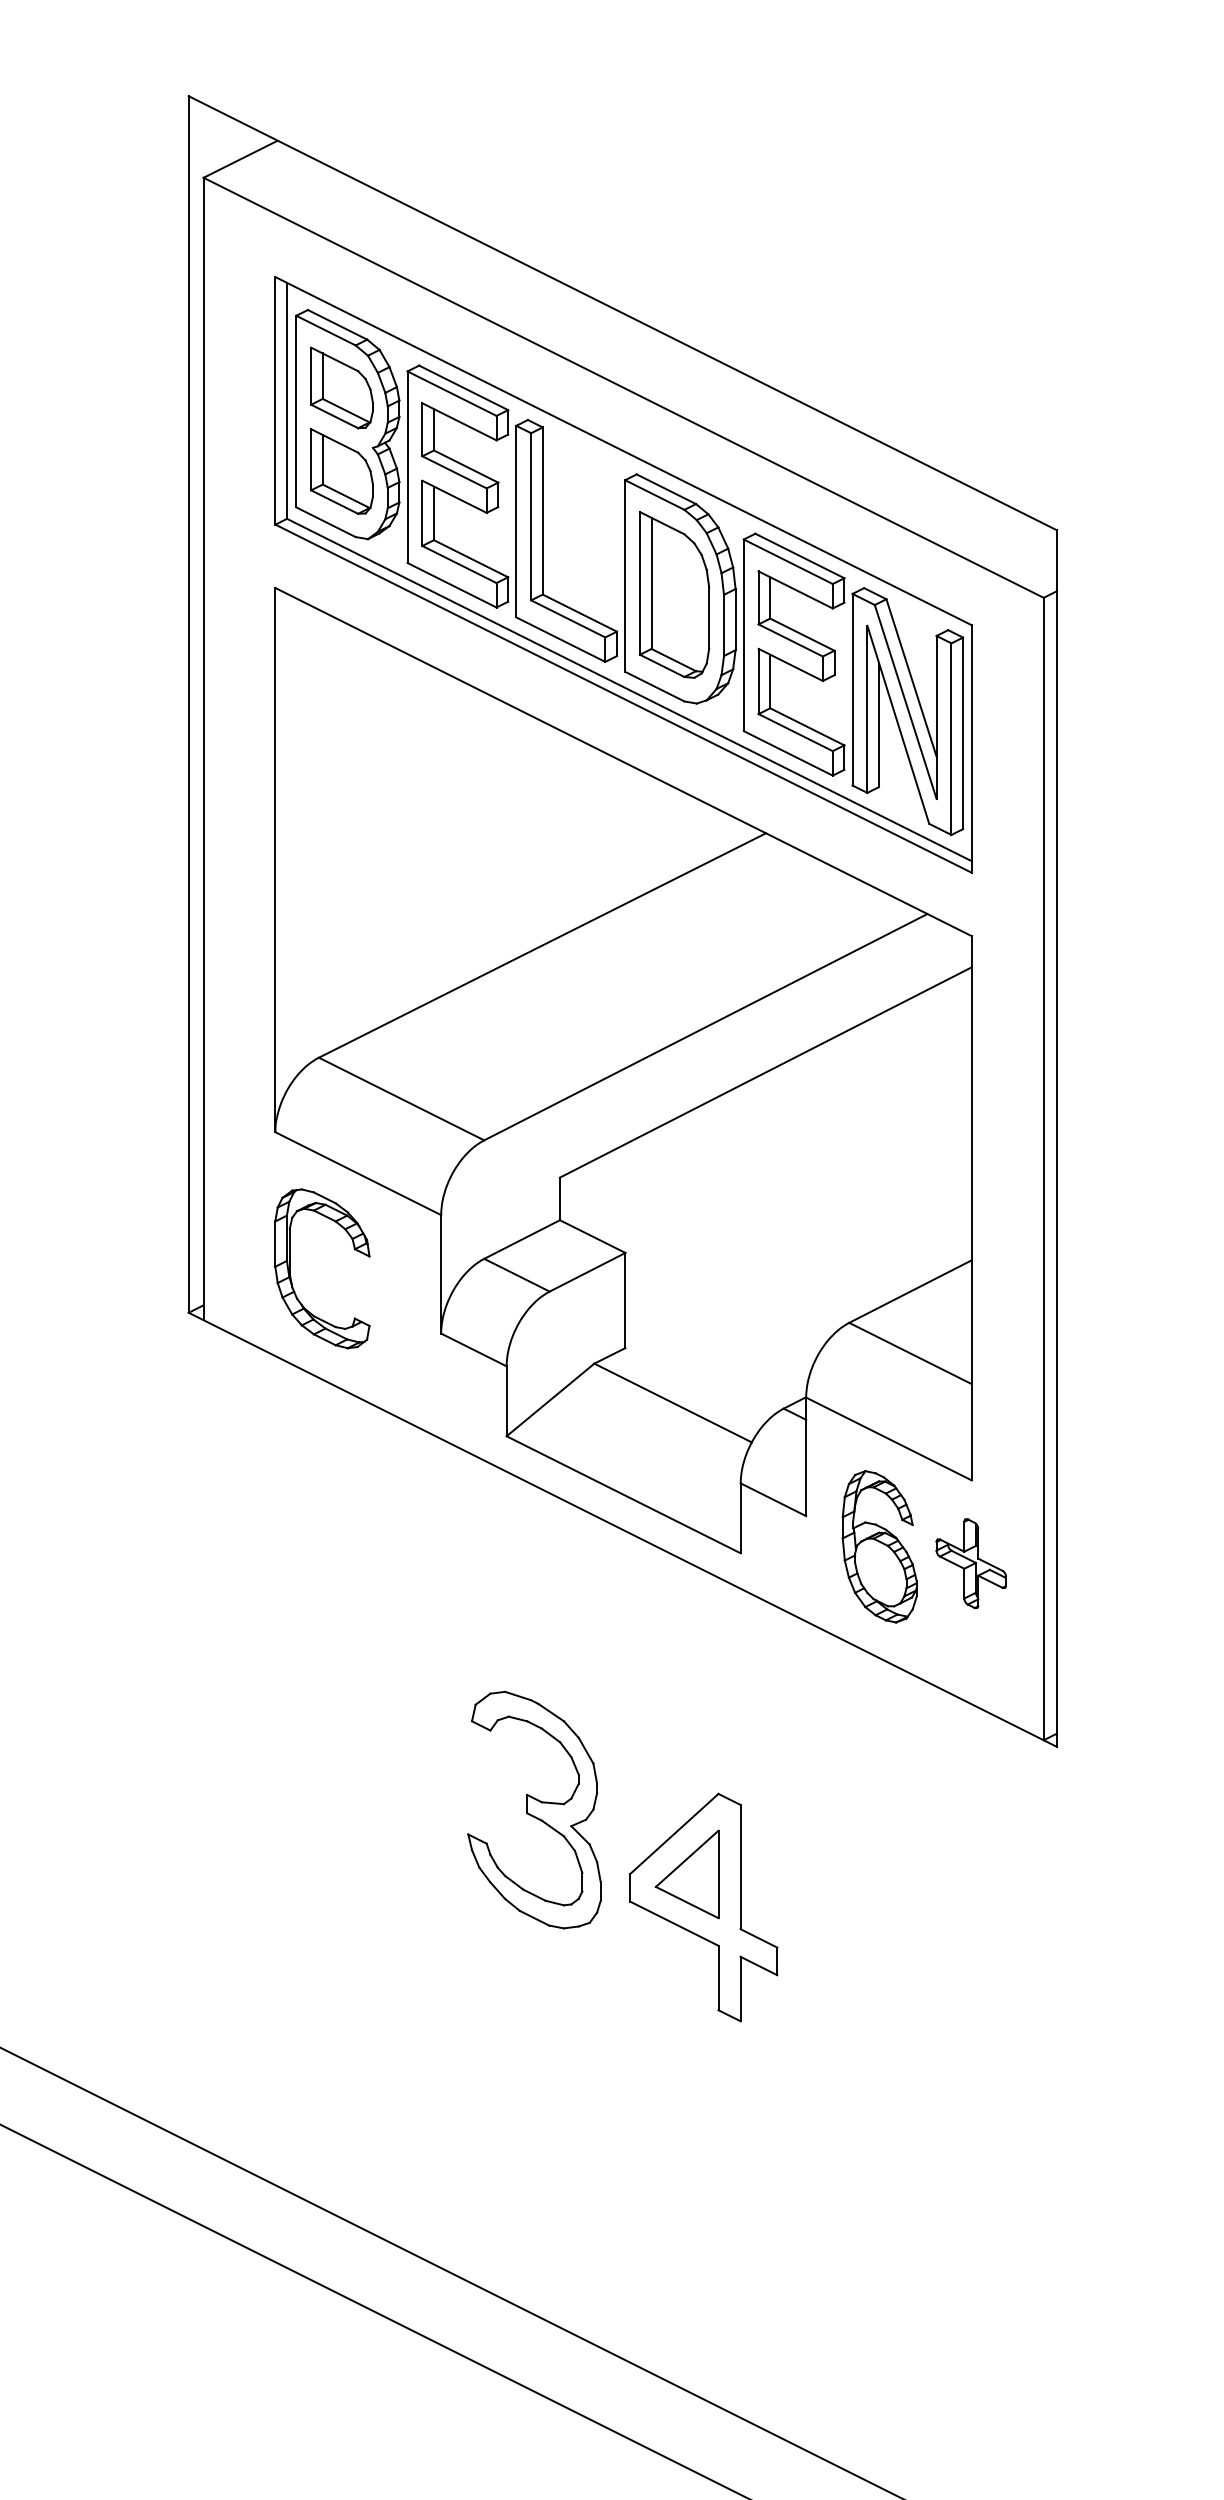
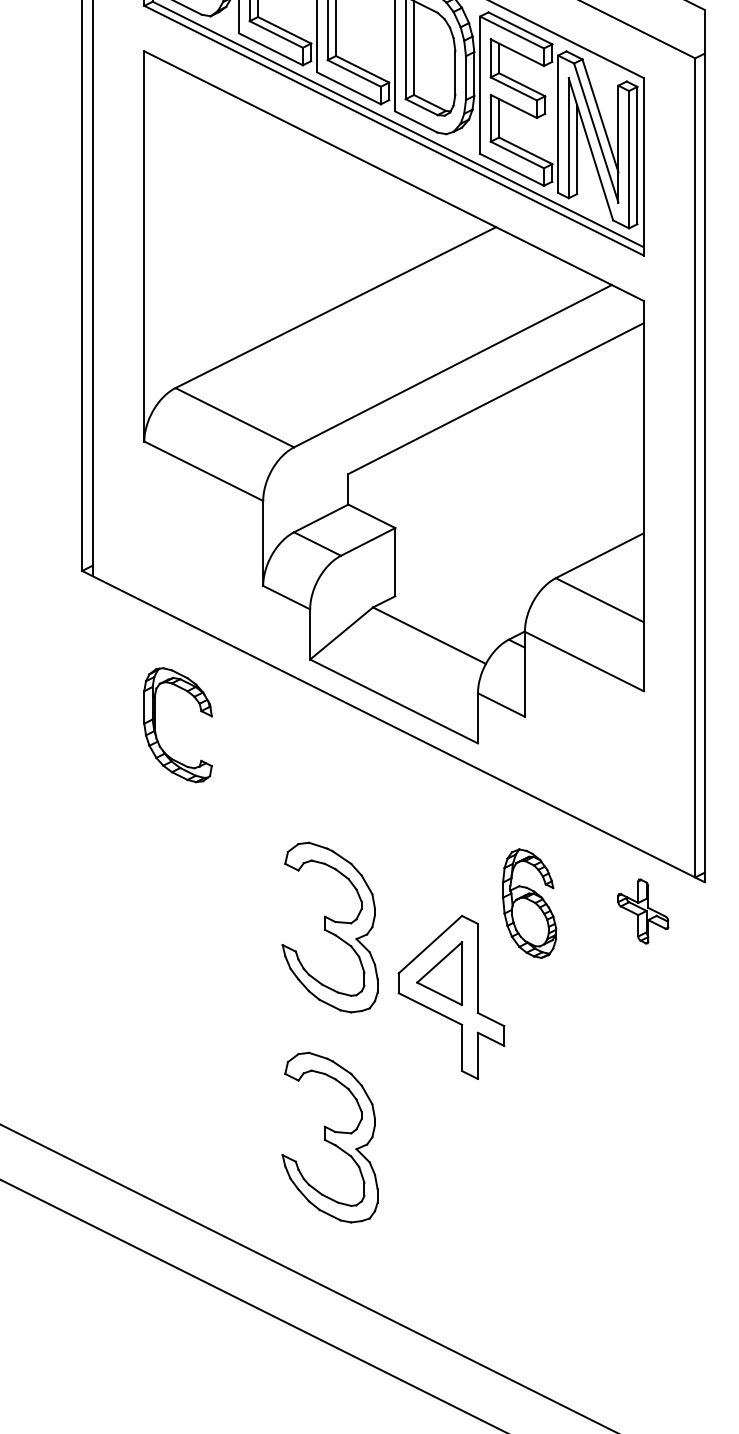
part: (290, 1268) -> (155, 724), moved
part: (879, 1546) -> (529, 903), moved
part: (970, 1563) -> (642, 911), moved
part: (534, 2102) -> (330, 1137), added

